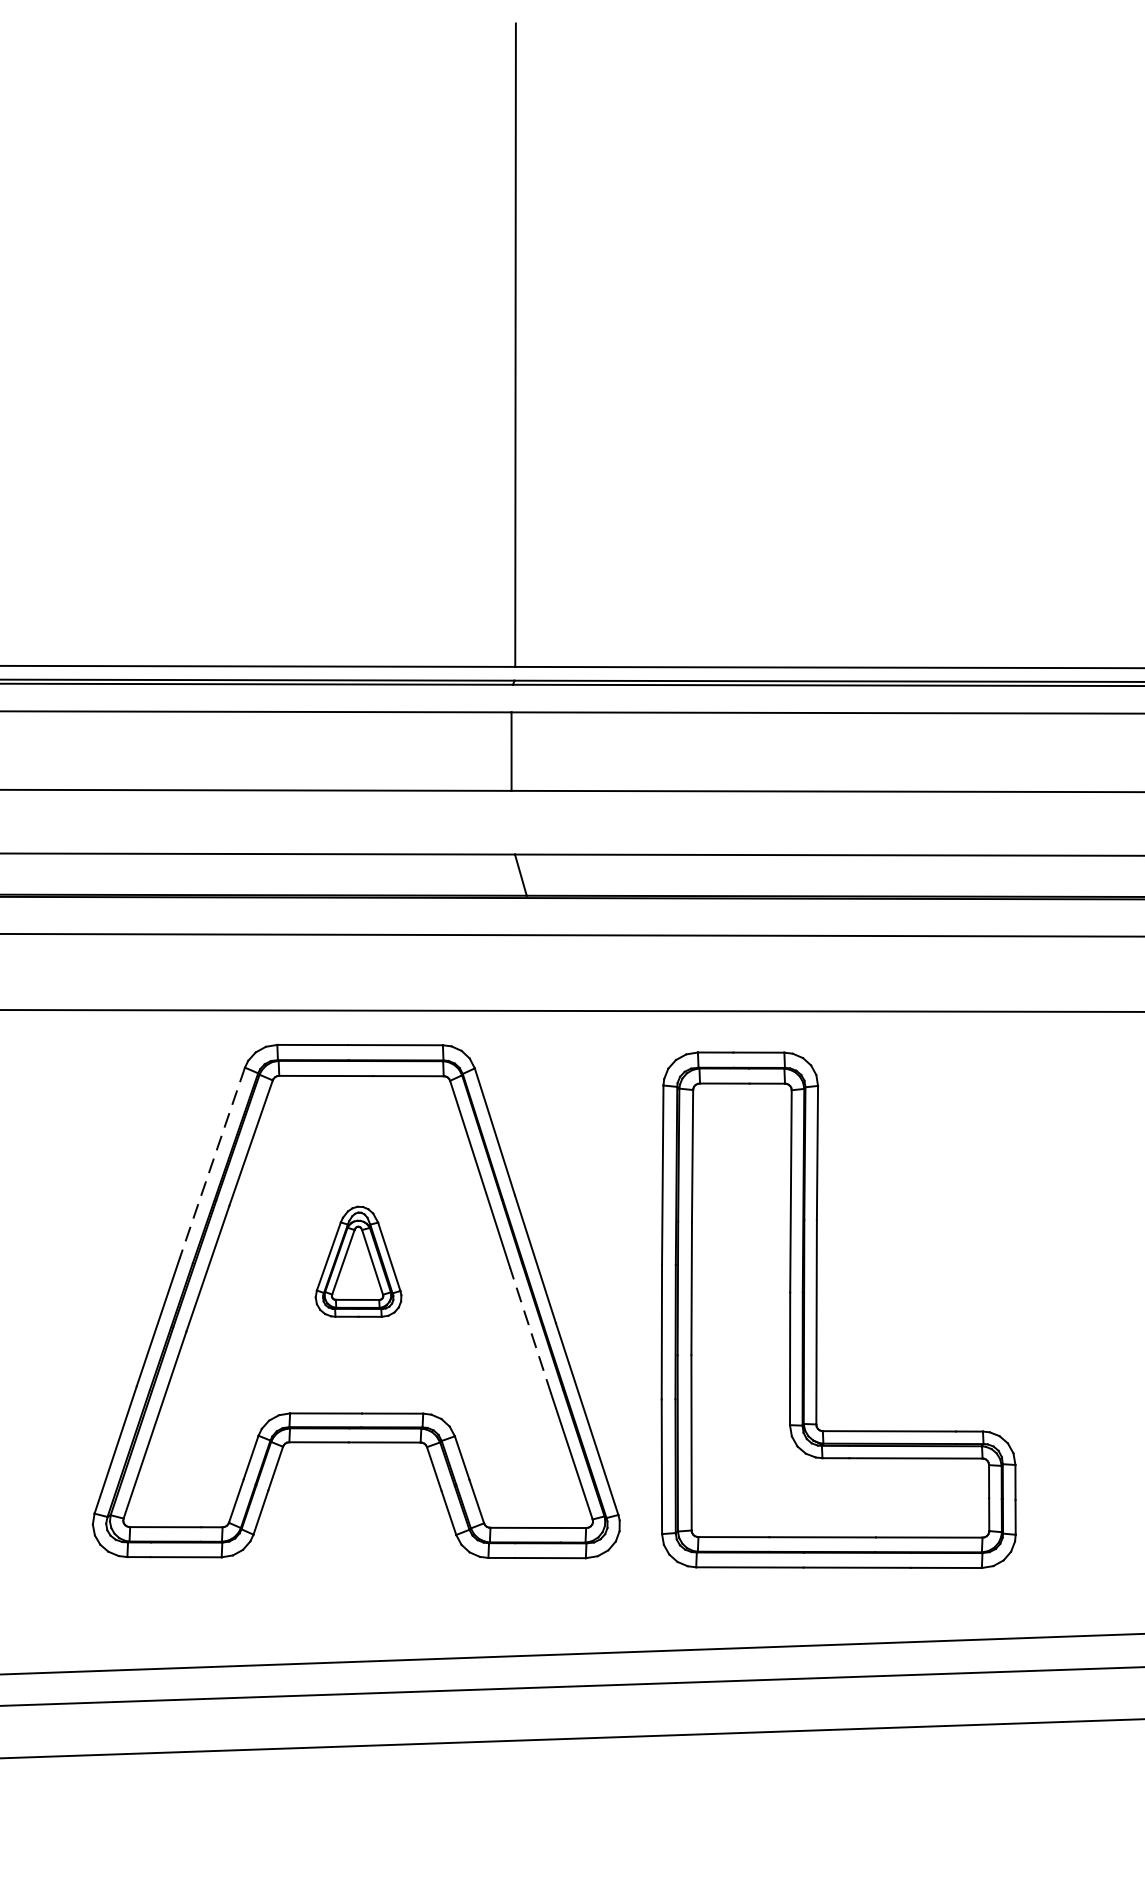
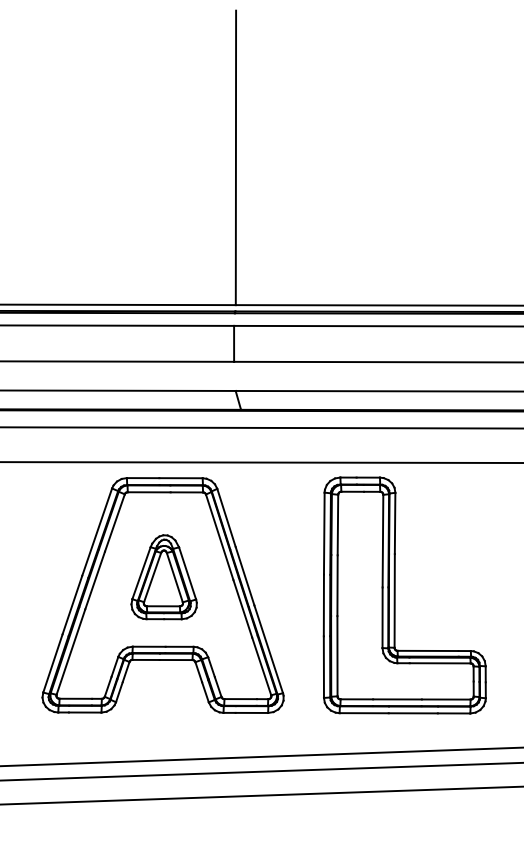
line: (213, 1163) -> (97, 532), dashed -> solid
part: (357, 1262) -> (163, 577), size x1.67
part: (818, 1310) -> (395, 595), moved
line: (529, 1329) -> (242, 608), dashed -> solid

